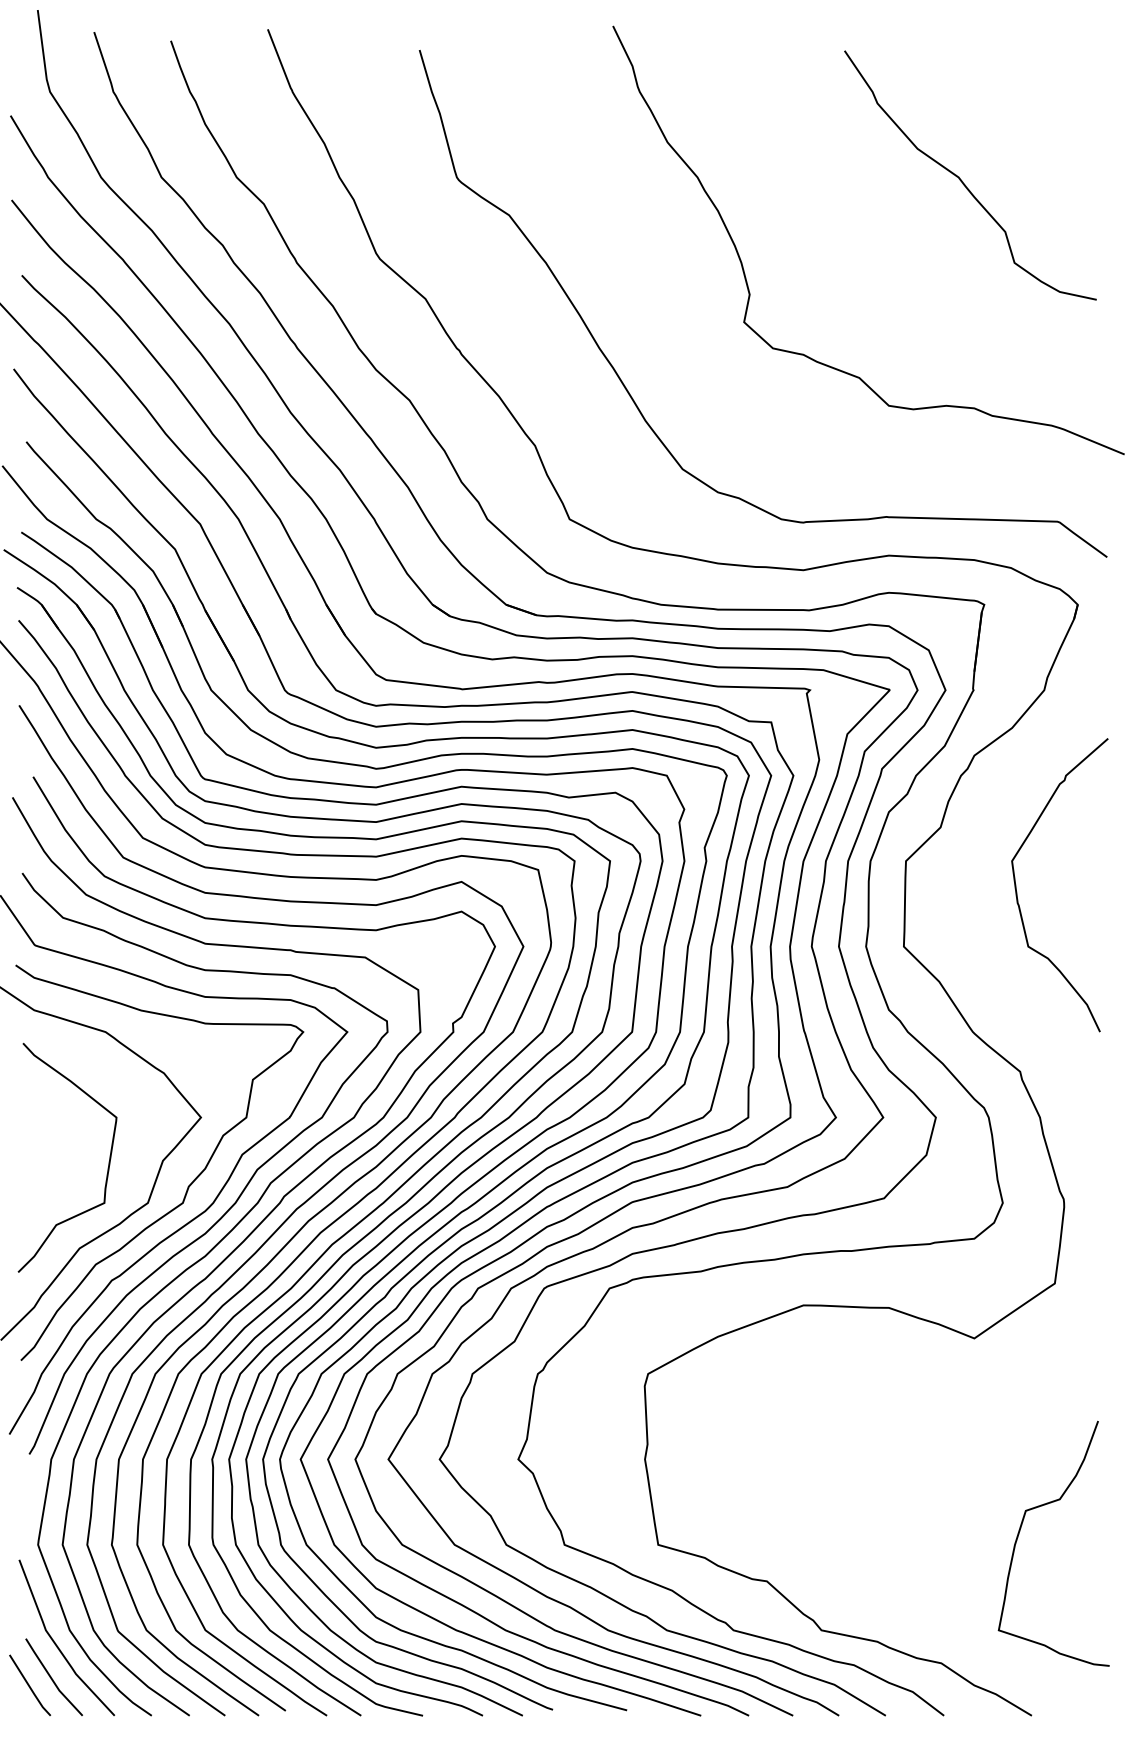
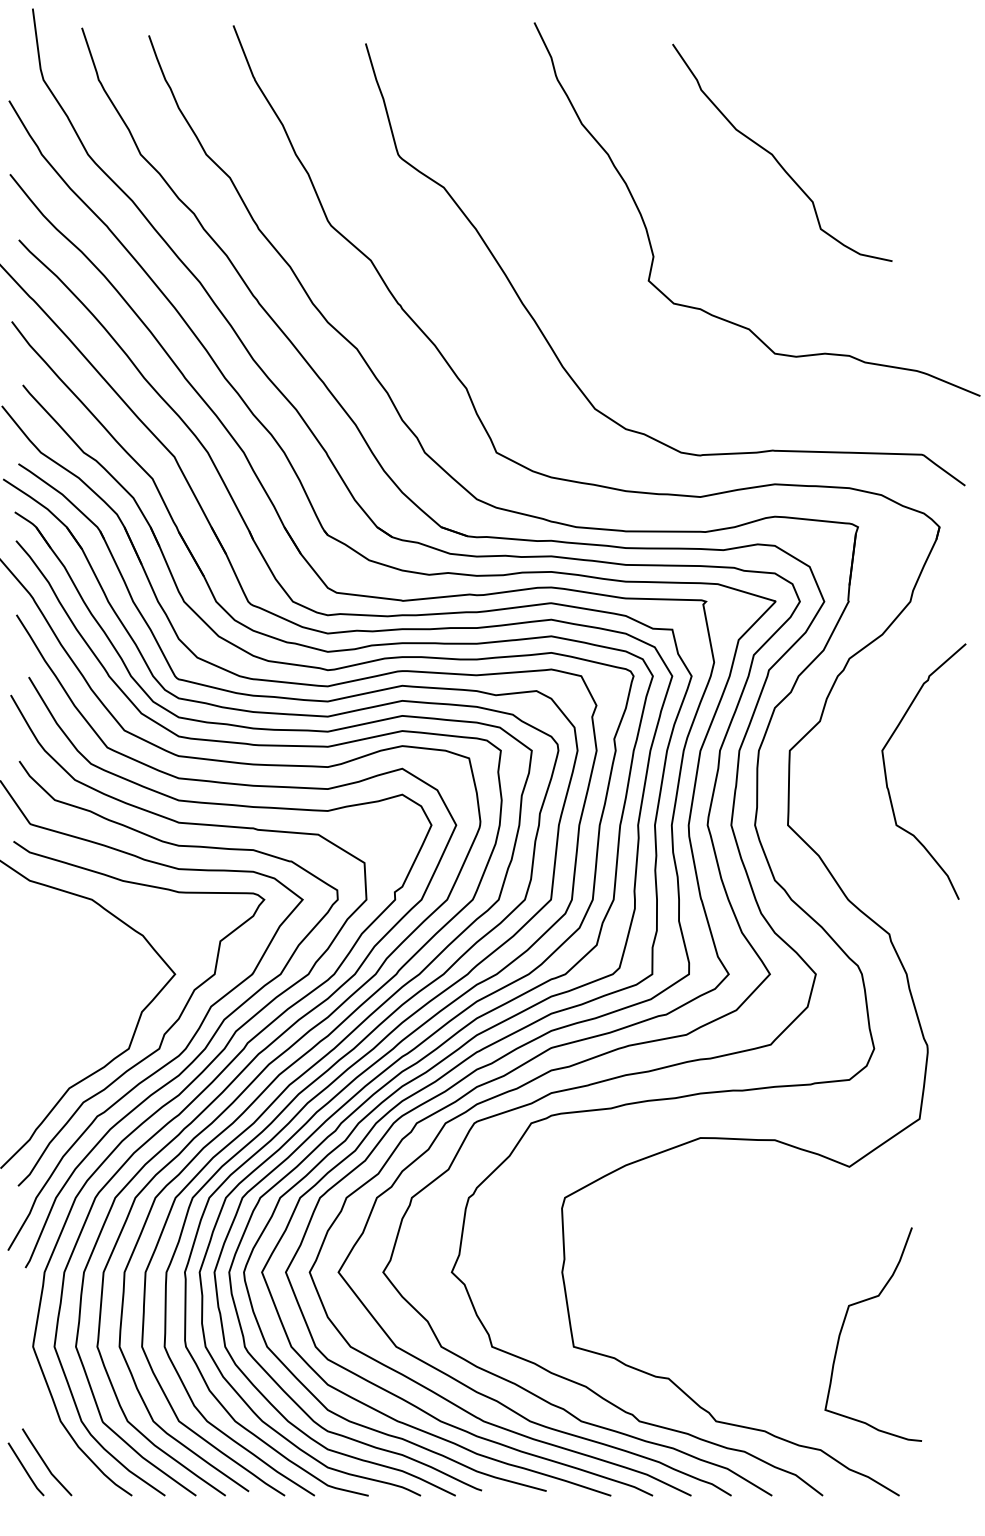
curve: (962, 180) -> (775, 157), moved
curve: (108, 1161) -> (94, 1012), removed
curve: (1020, 1531) -> (844, 1323), moved
curve: (56, 1643) -> (49, 1432), removed

